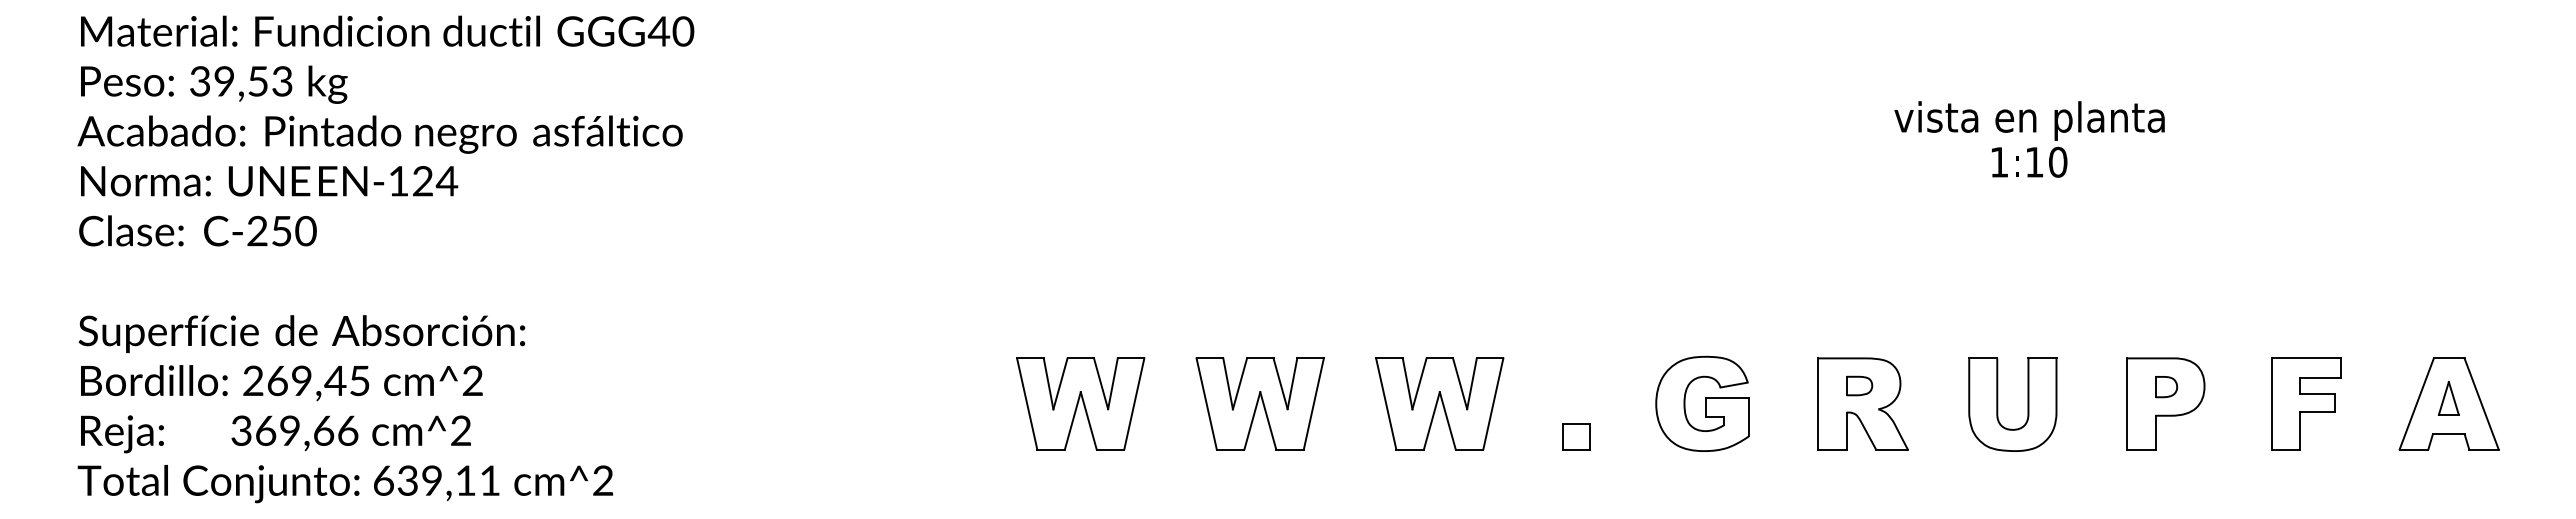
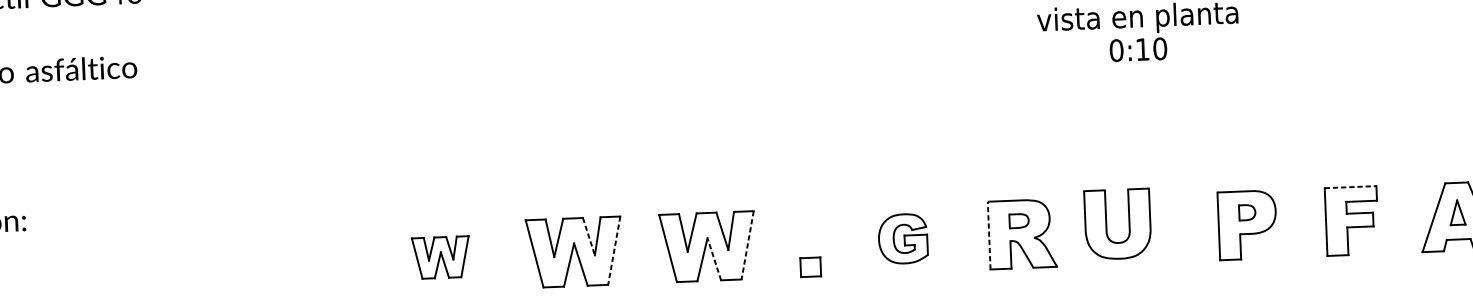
text: (1999, 161) -> (1116, 50), 1 -> 0
line: (2306, 358) -> (1350, 187), solid -> dashed
line: (1280, 384) -> (588, 237), solid -> dashed
part: (1080, 403) -> (440, 257), size x0.6
line: (1313, 403) -> (613, 250), solid -> dashed
line: (1493, 403) -> (747, 244), solid -> dashed
part: (1702, 403) -> (903, 238), size x0.7
line: (1818, 403) -> (989, 235), solid -> dashed
part: (1998, 404) -> (1107, 224), moved
line: (1447, 420) -> (714, 258), solid -> dashed

